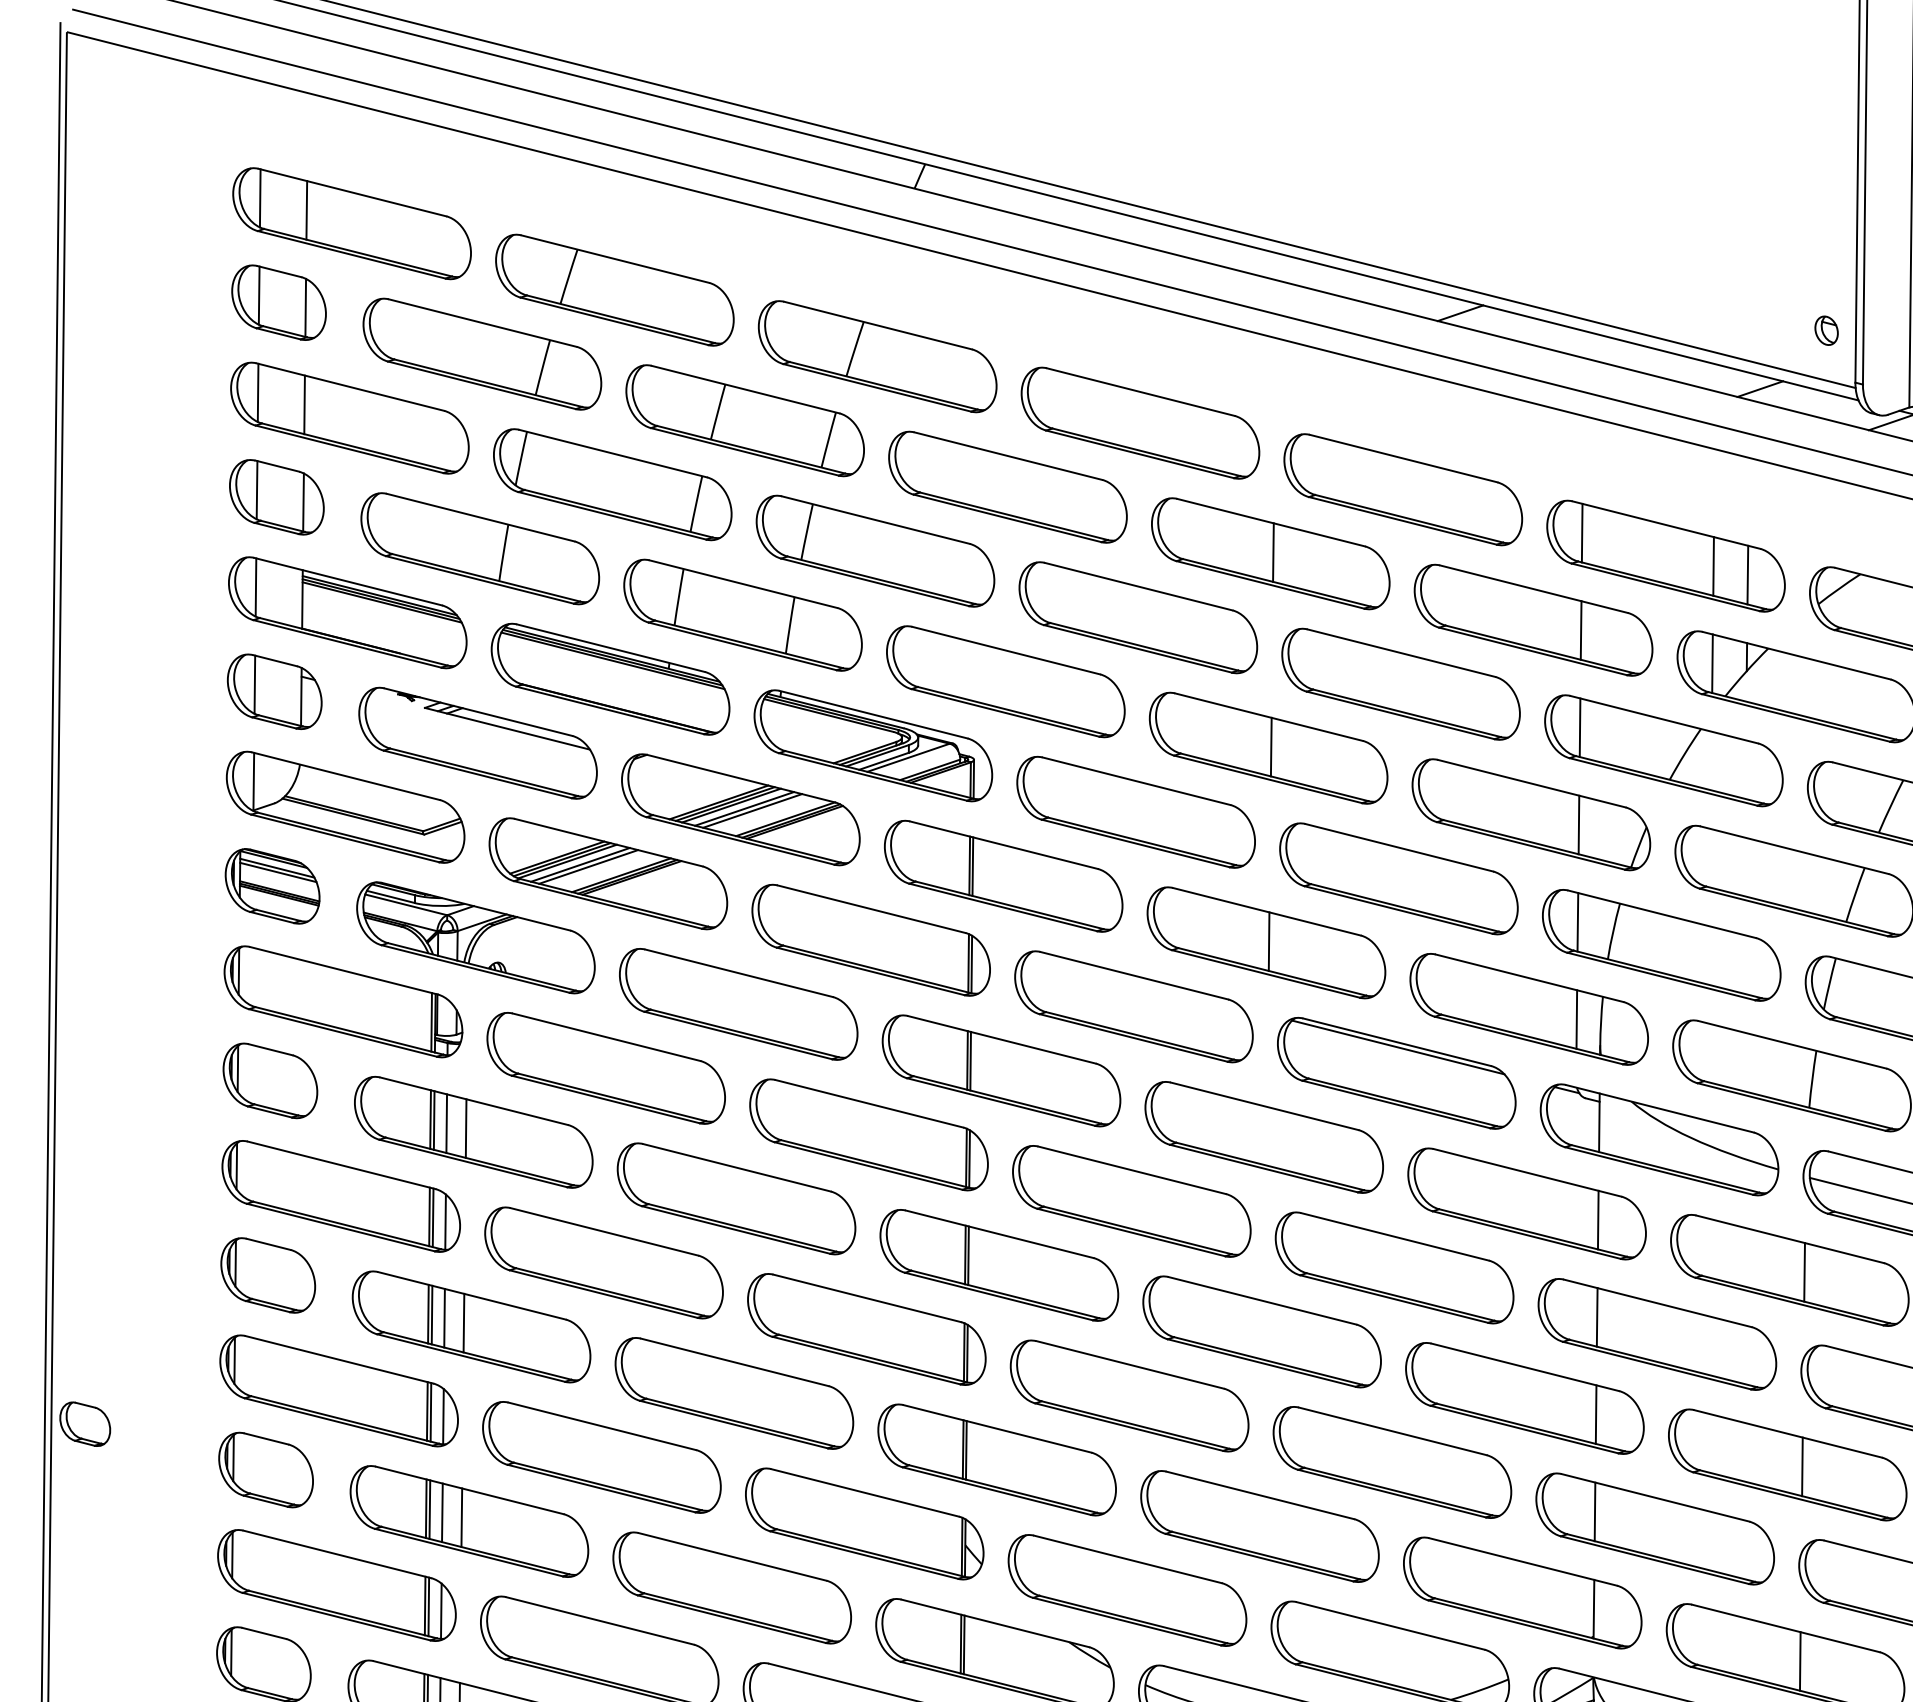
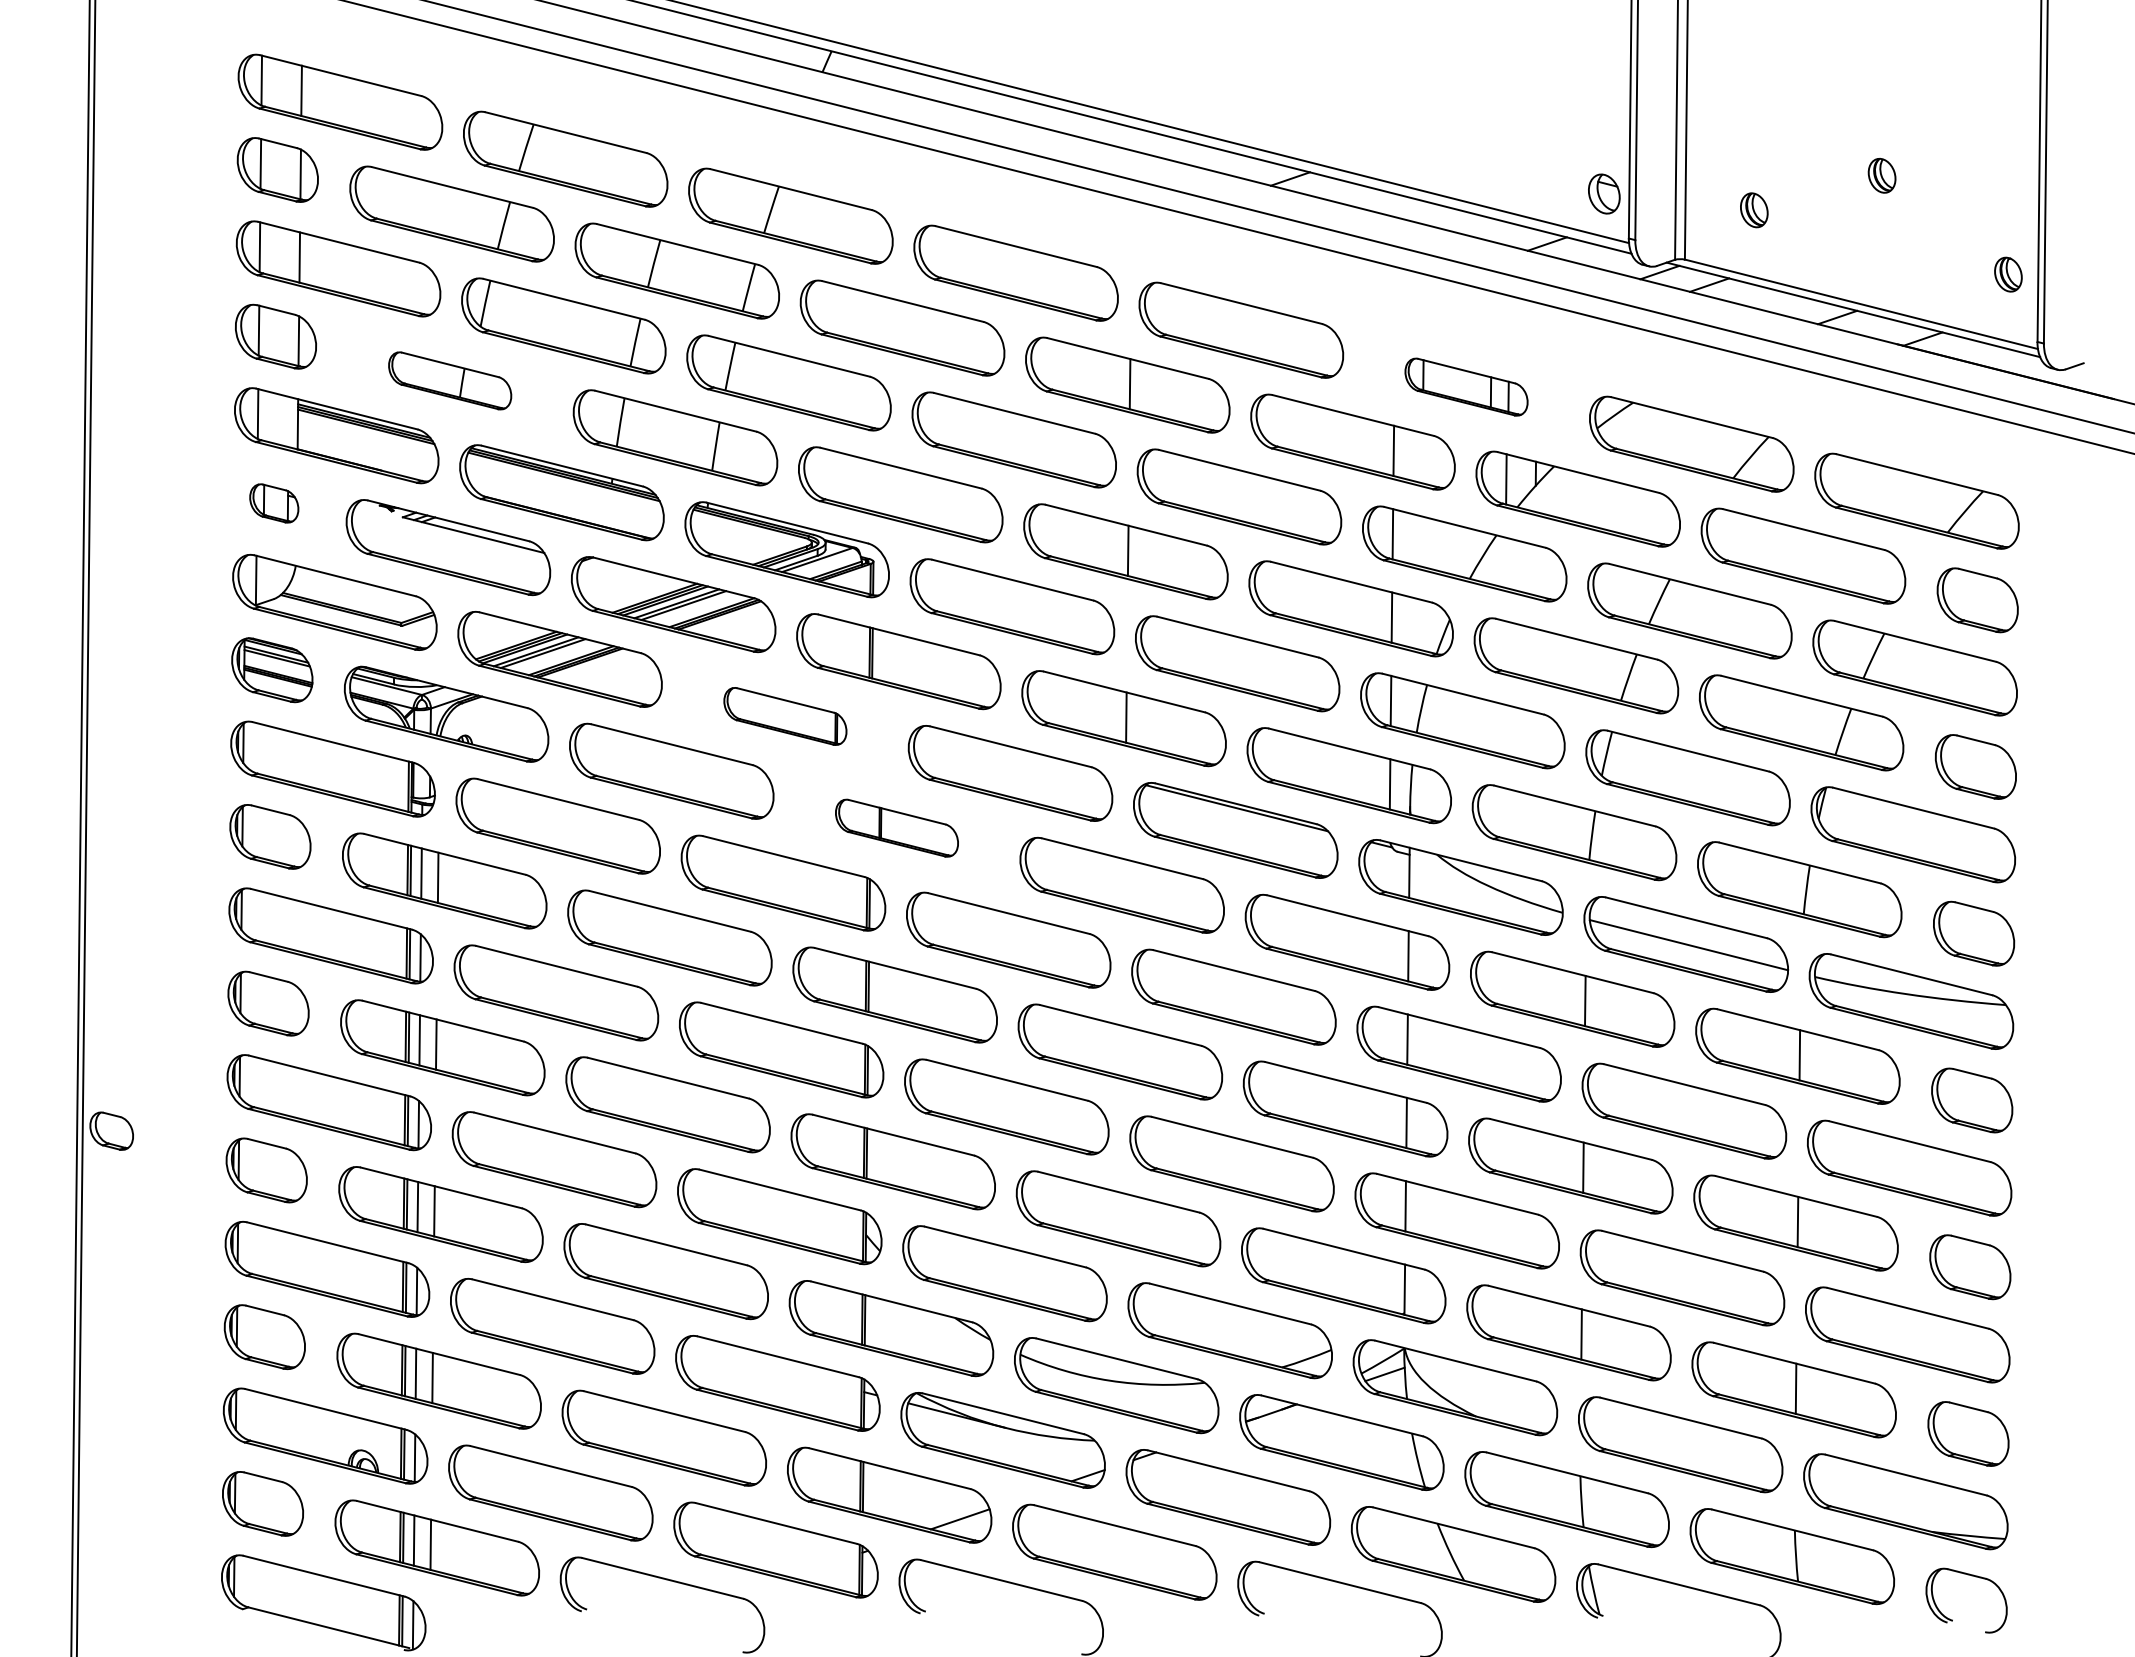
part: (1825, 330) -> (1603, 193), size x1.6
part: (479, 548) -> (449, 380), size x0.6
part: (1665, 555) -> (1466, 386), size x0.6
part: (275, 691) -> (274, 503), size x0.6
part: (871, 940) -> (785, 716), size x0.6
part: (1000, 1069) -> (896, 827), size x0.6

